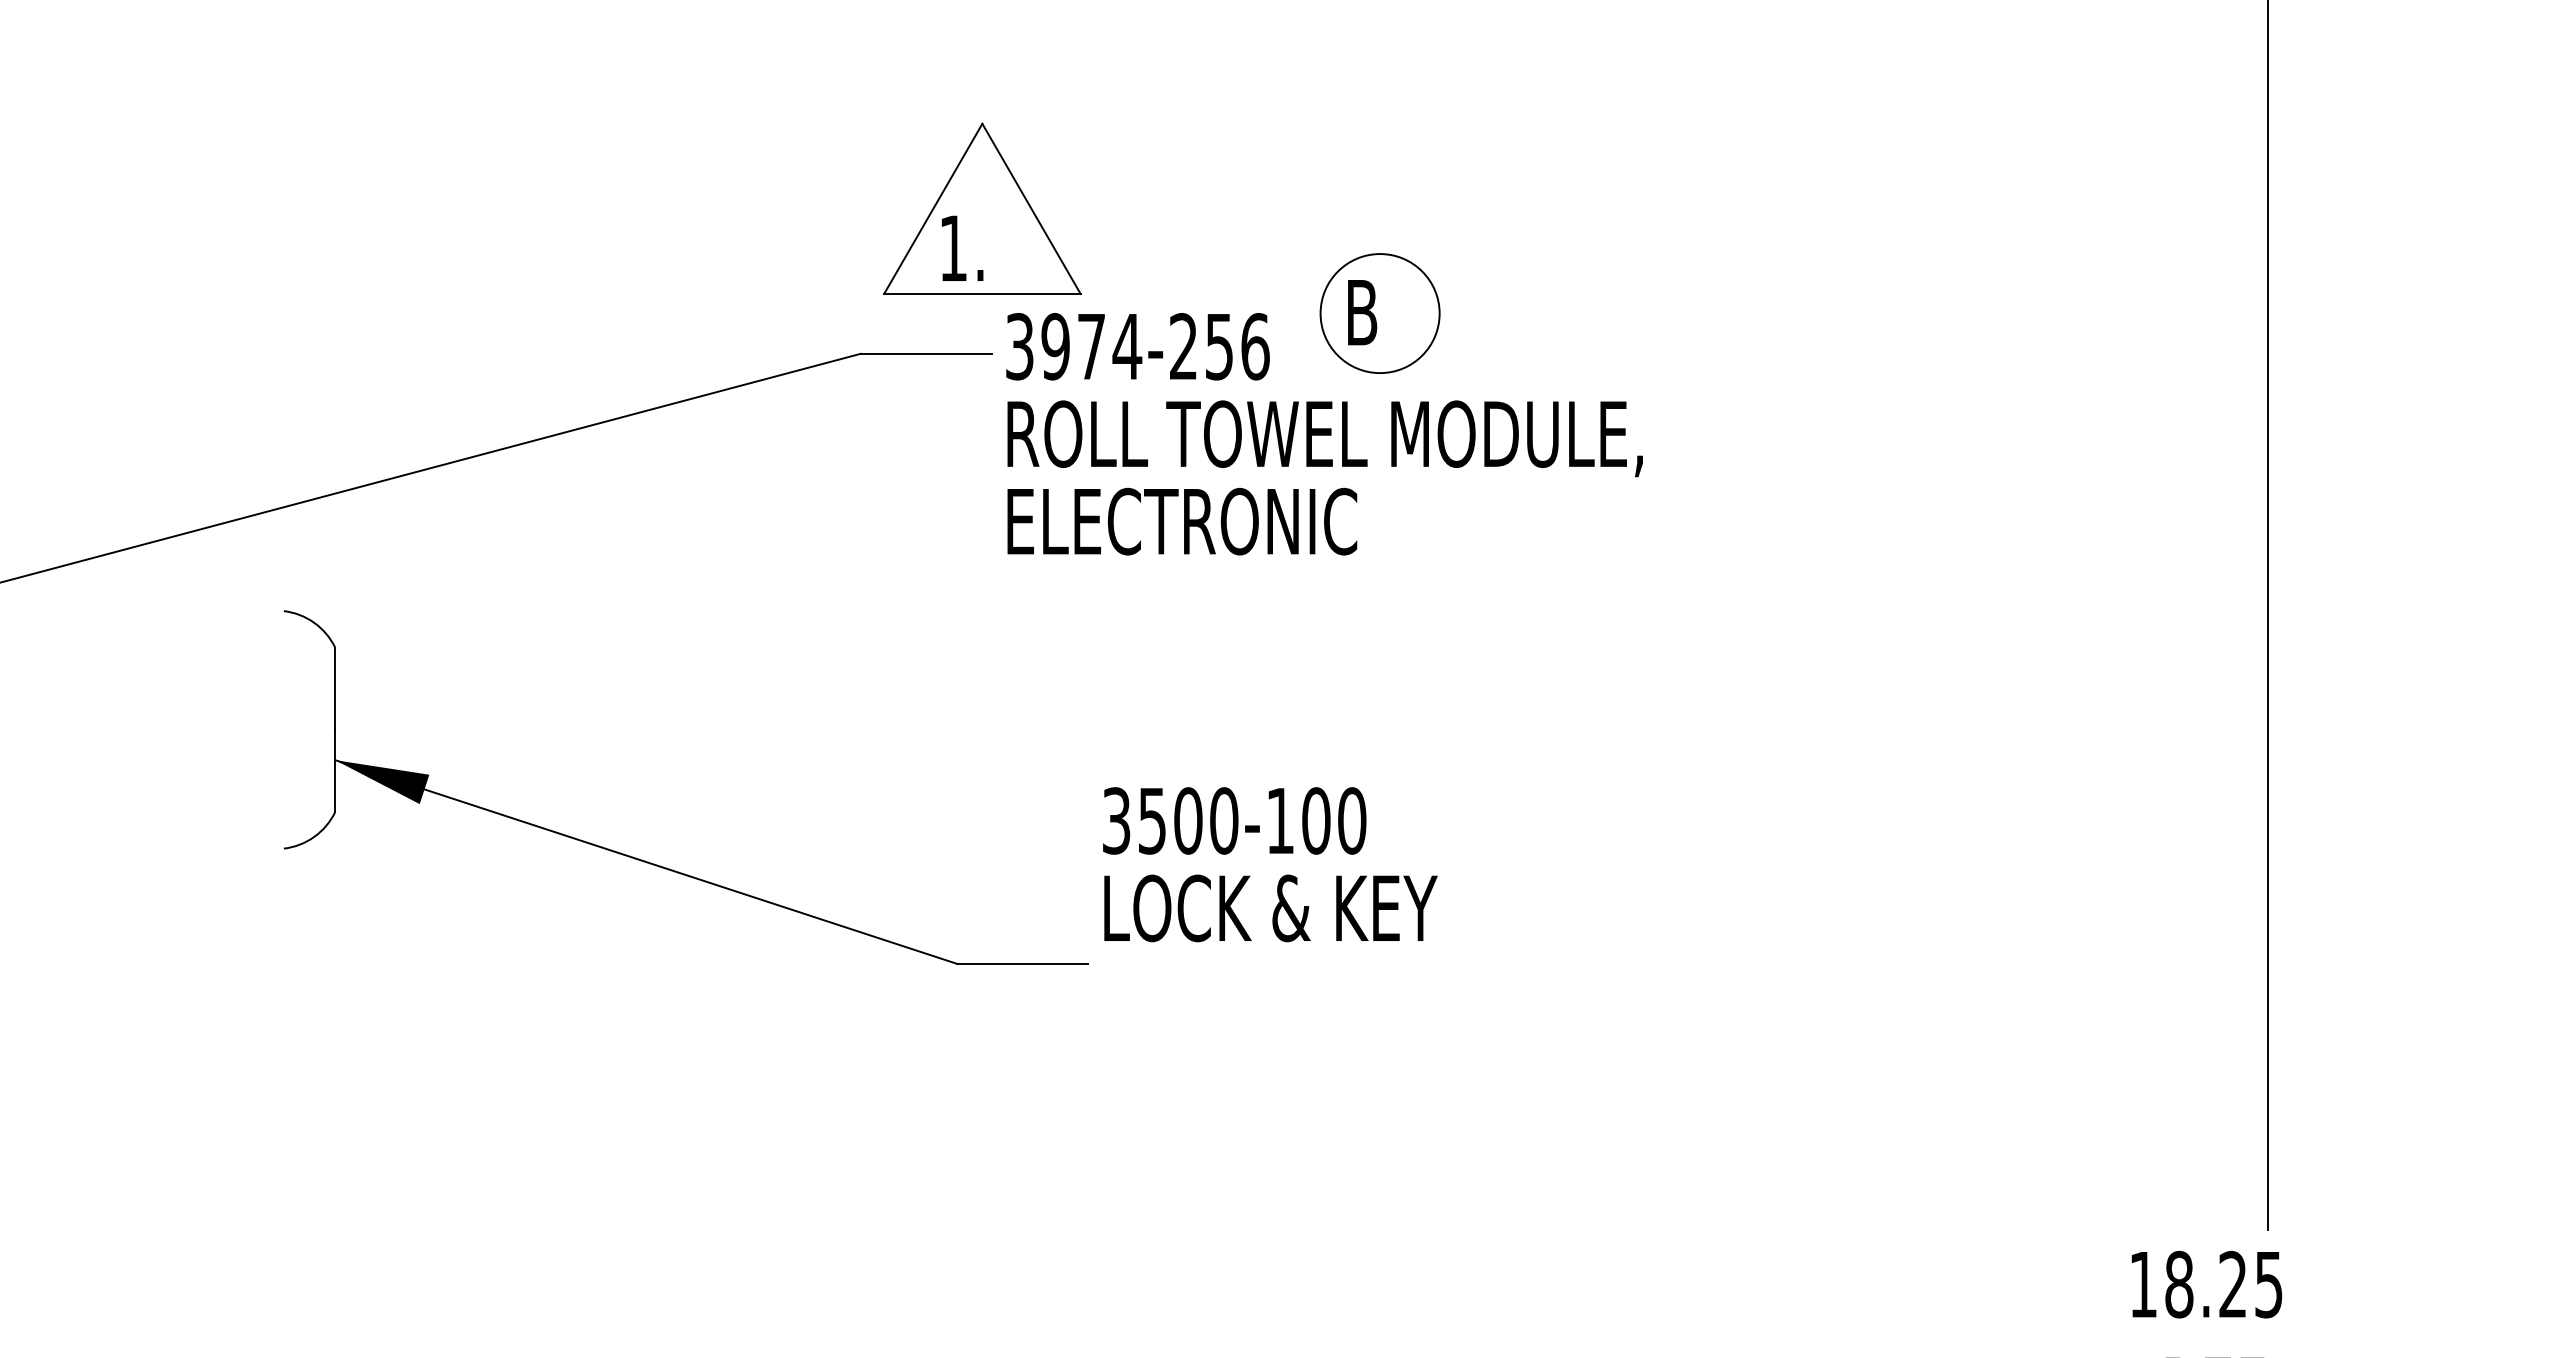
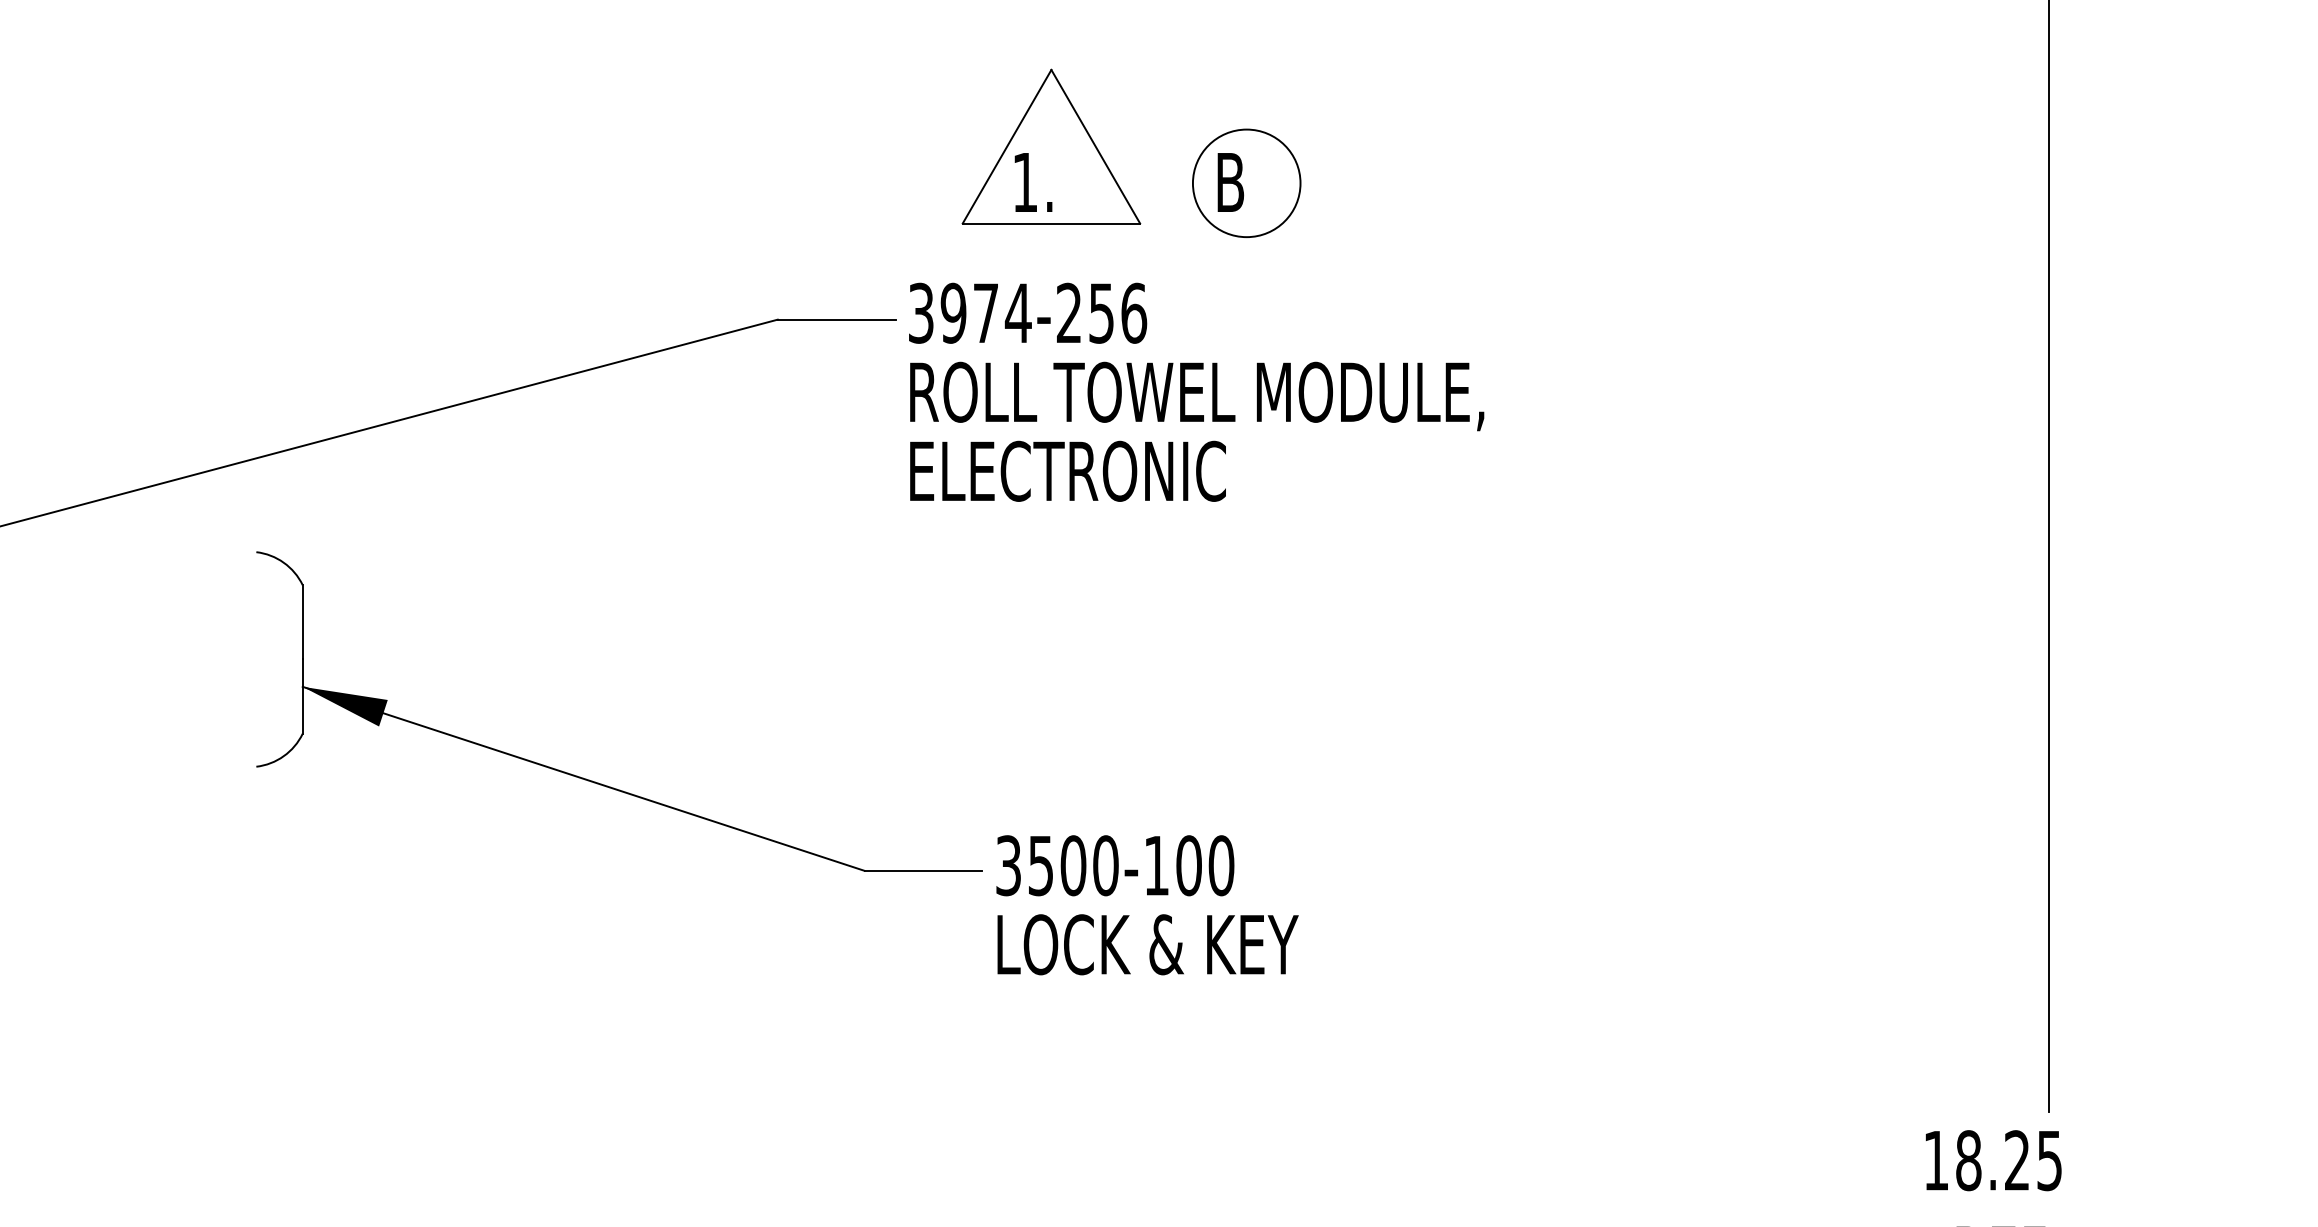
part: (982, 208) -> (1051, 146), moved
part: (1379, 312) -> (1246, 182), moved
text: (1270, 864) -> (1147, 905), moved

